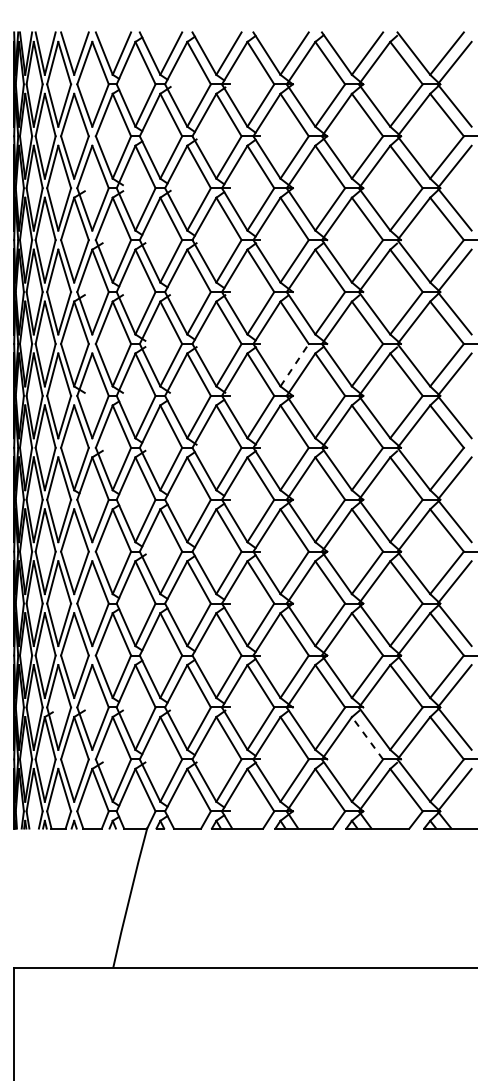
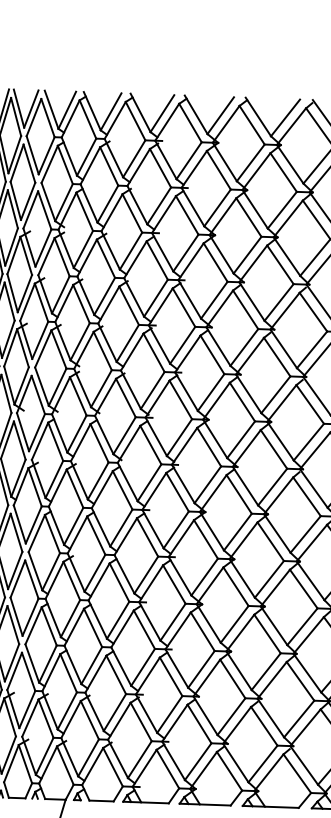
line: (294, 364) -> (210, 391), dashed -> solid
line: (367, 737) -> (264, 725), dashed -> solid

